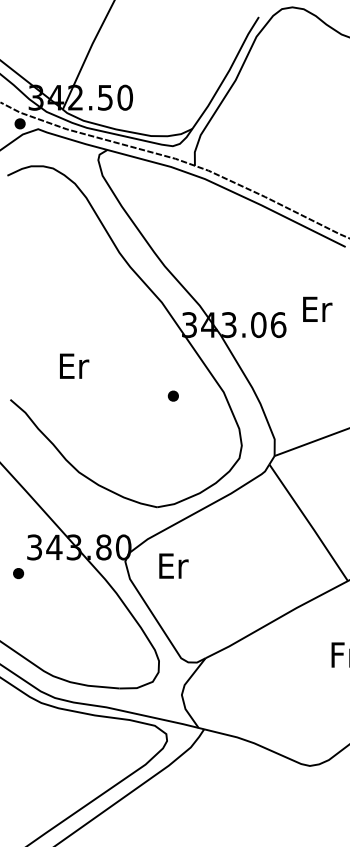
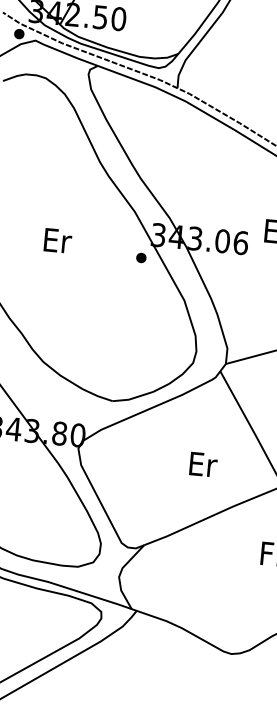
text: (74, 365) -> (58, 240), moved
part: (172, 395) -> (140, 257), moved
text: (173, 565) -> (203, 464), moved

